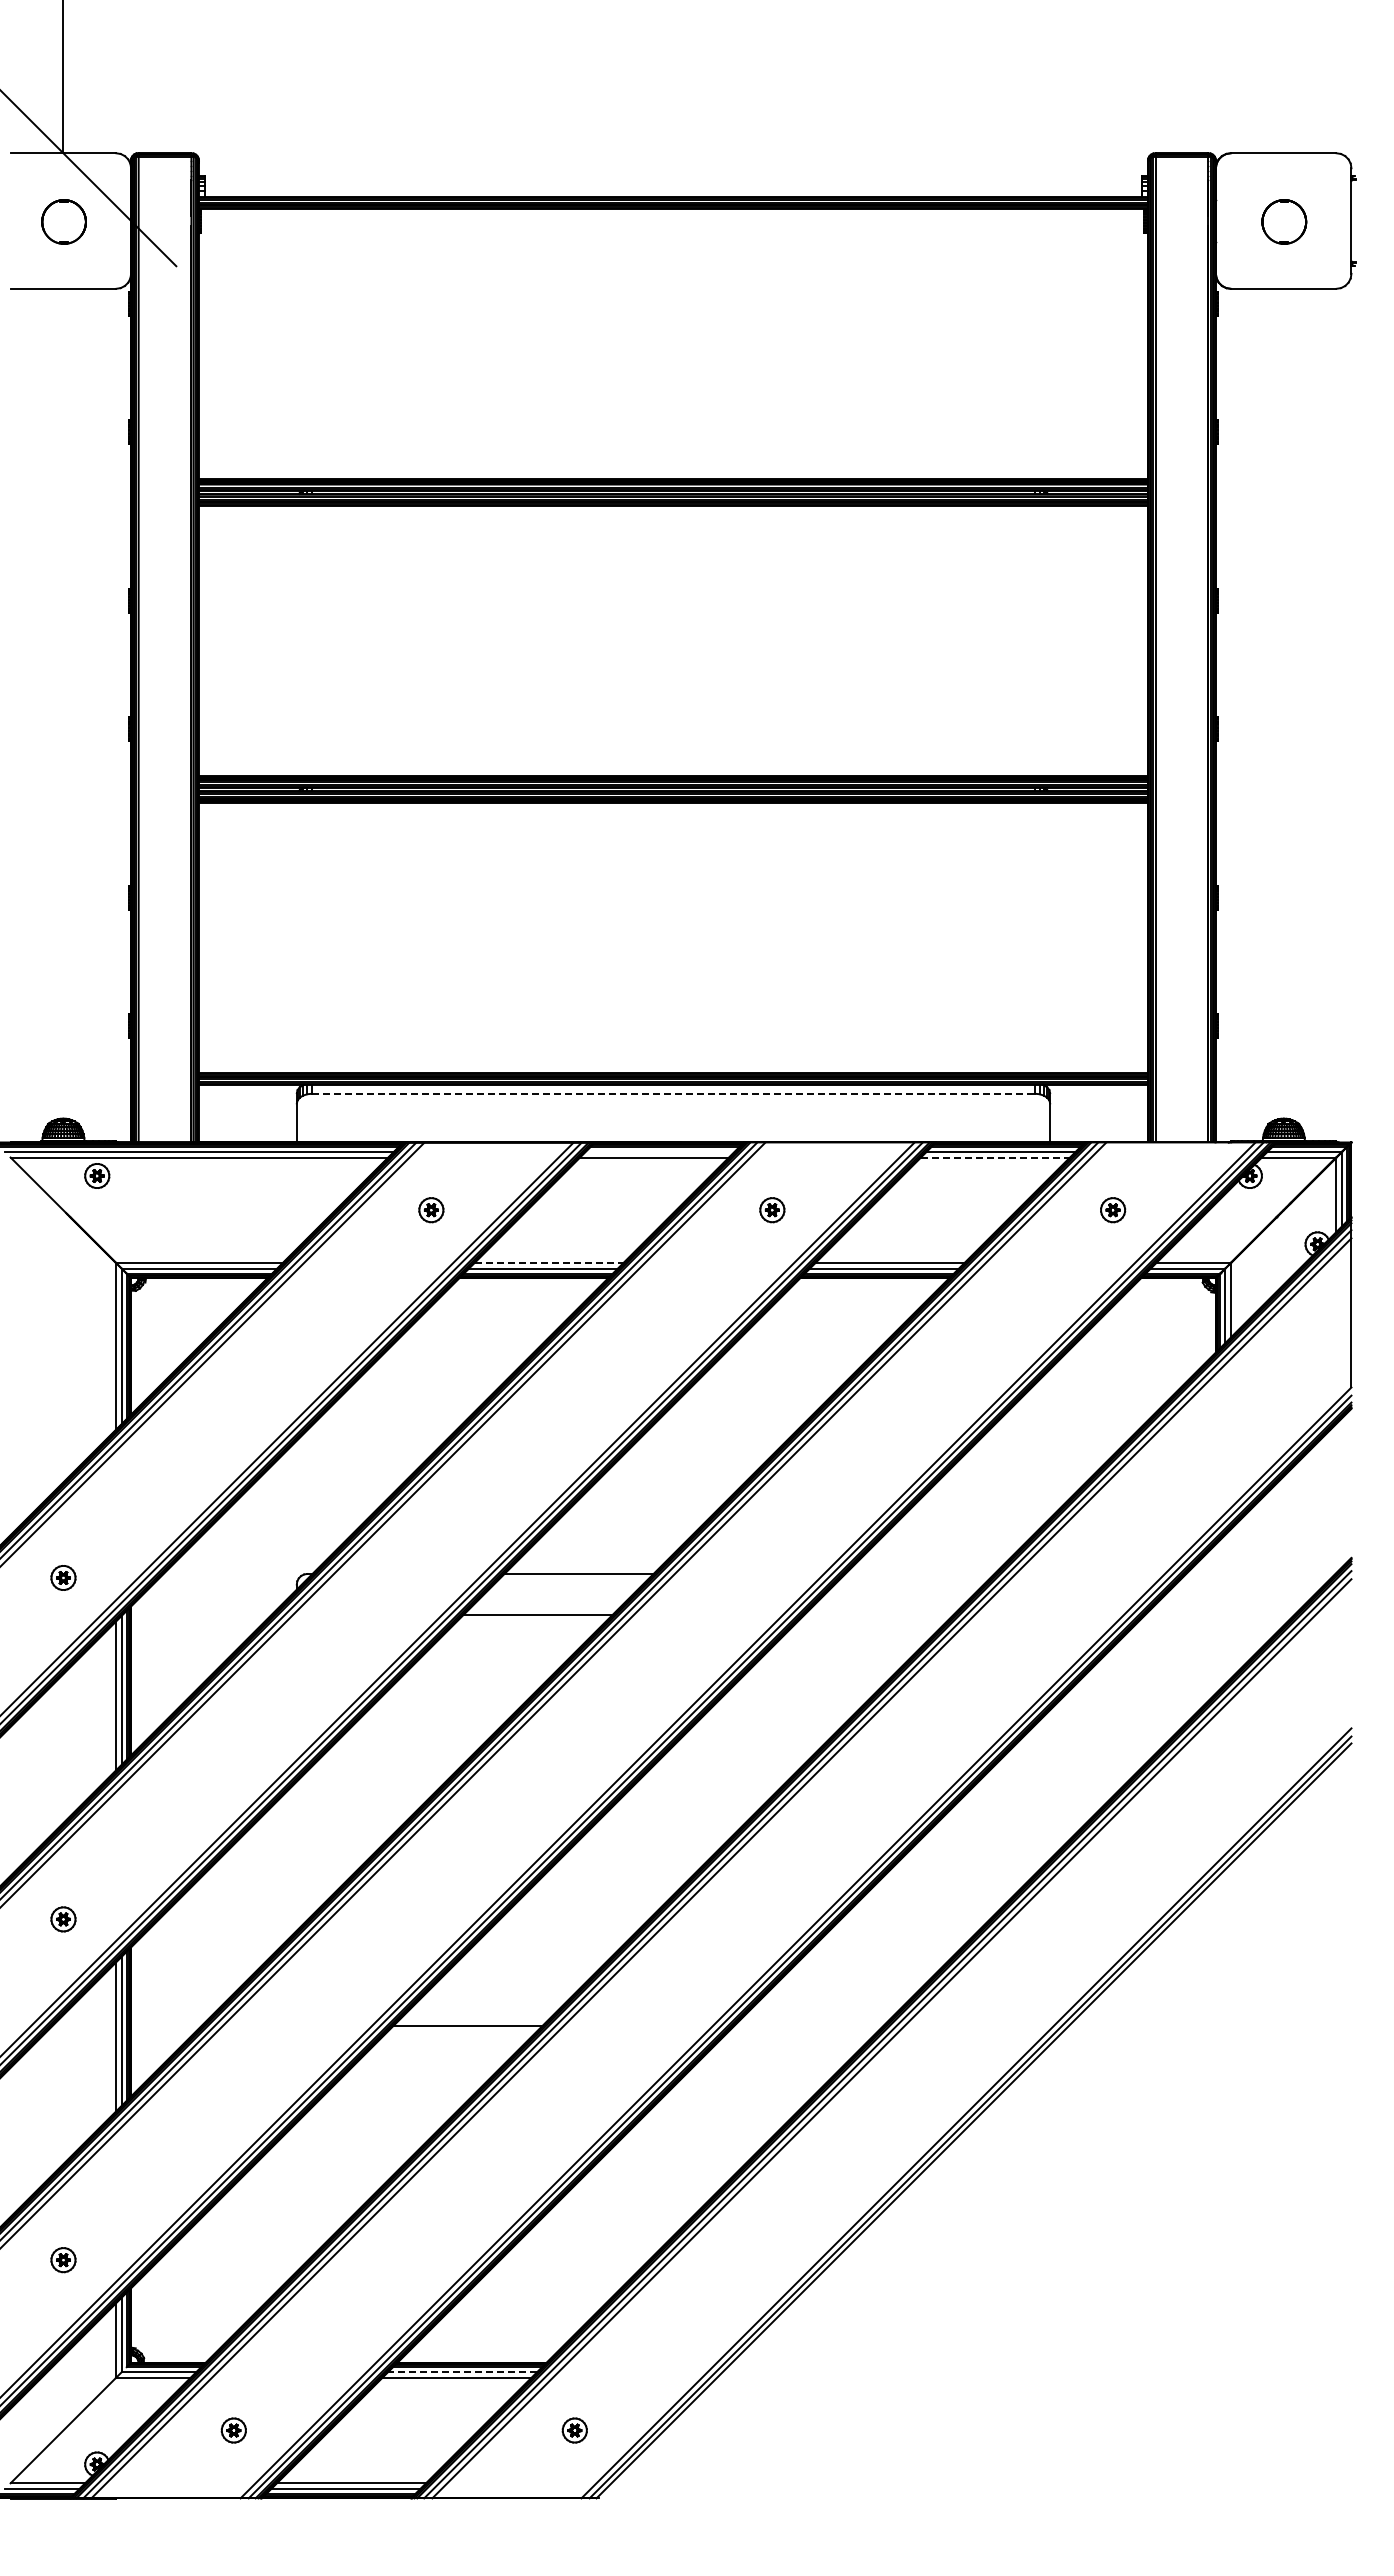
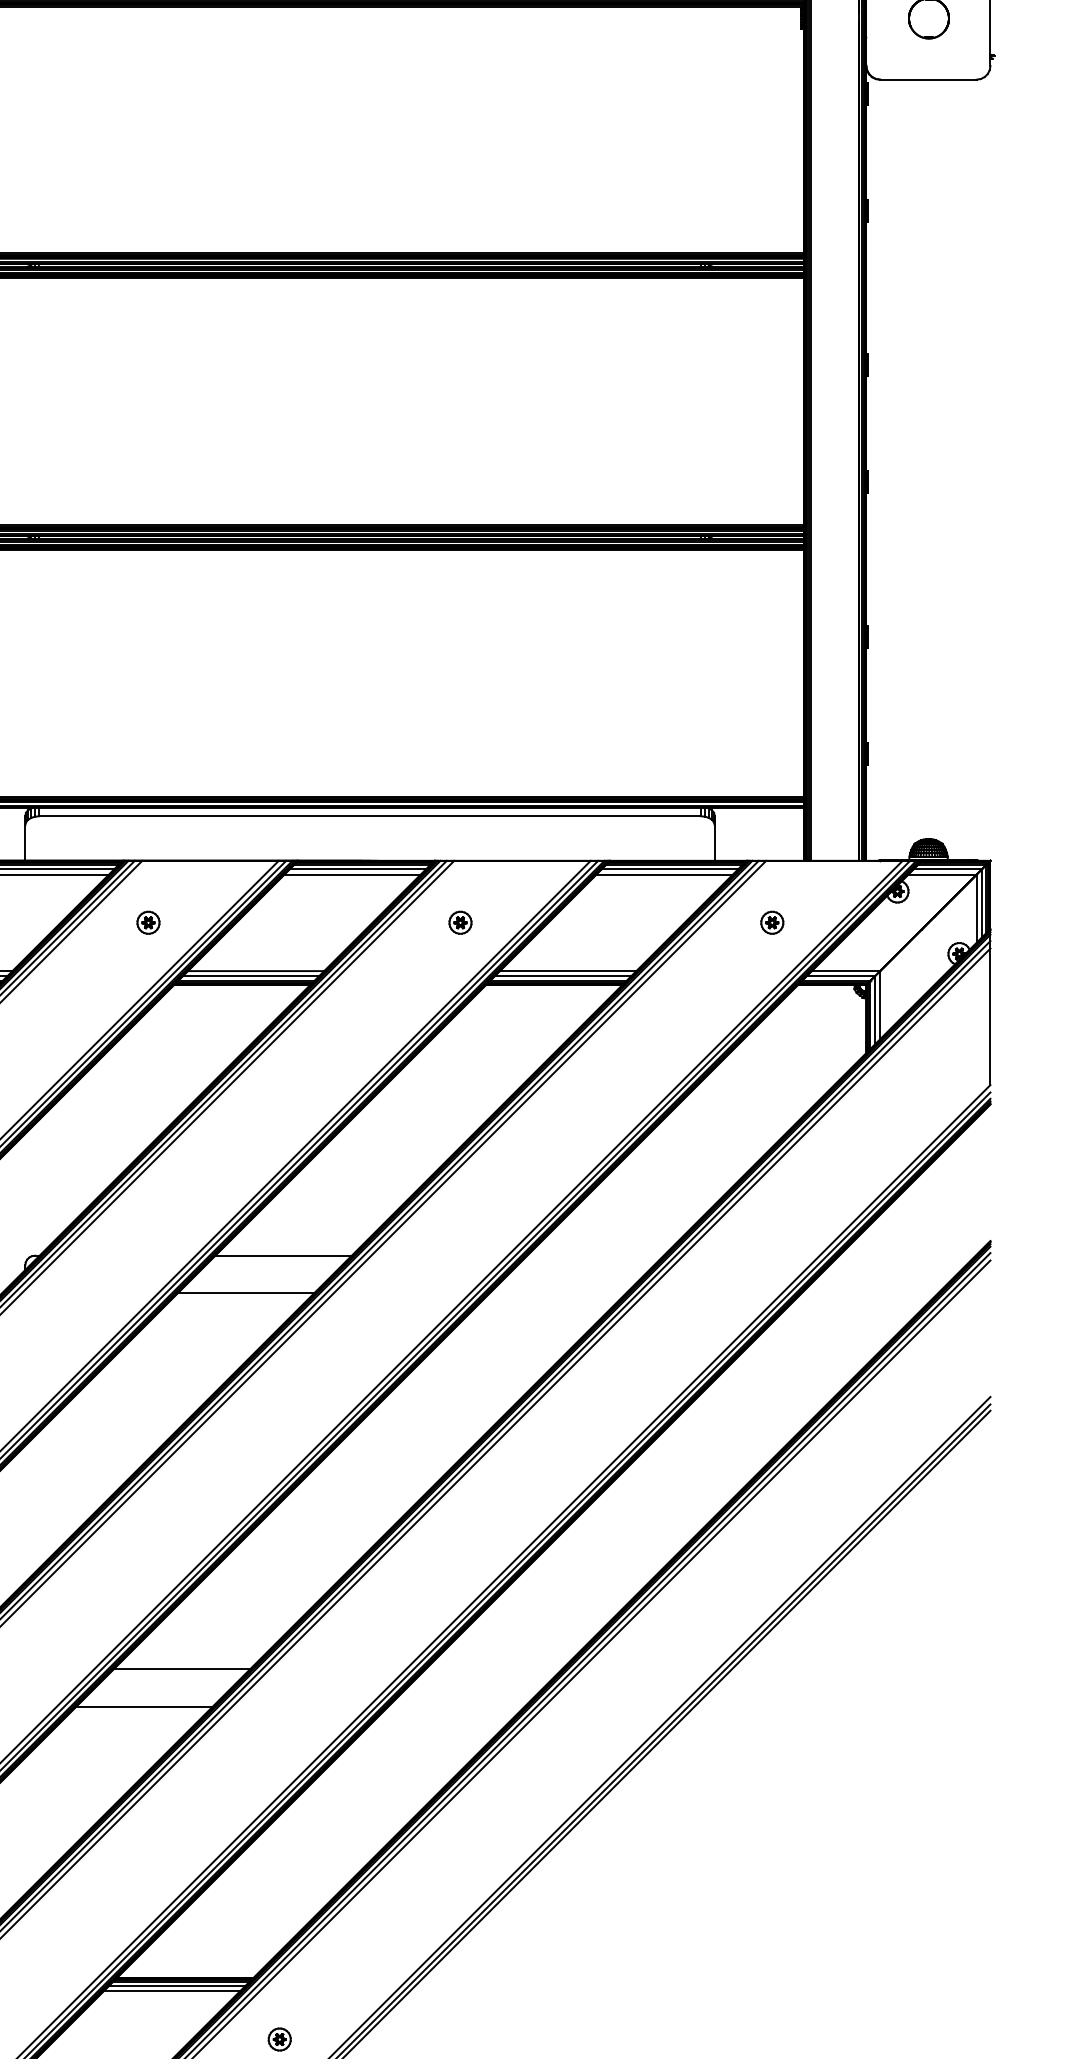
line: (673, 1093) -> (370, 816), dashed -> solid
line: (659, 1151) -> (357, 869), added
line: (995, 1157) -> (664, 874), dashed -> solid
line: (549, 1262) -> (256, 970), dashed -> solid
line: (426, 2066) -> (144, 1706), added
line: (462, 2372) -> (176, 1986), dashed -> solid

